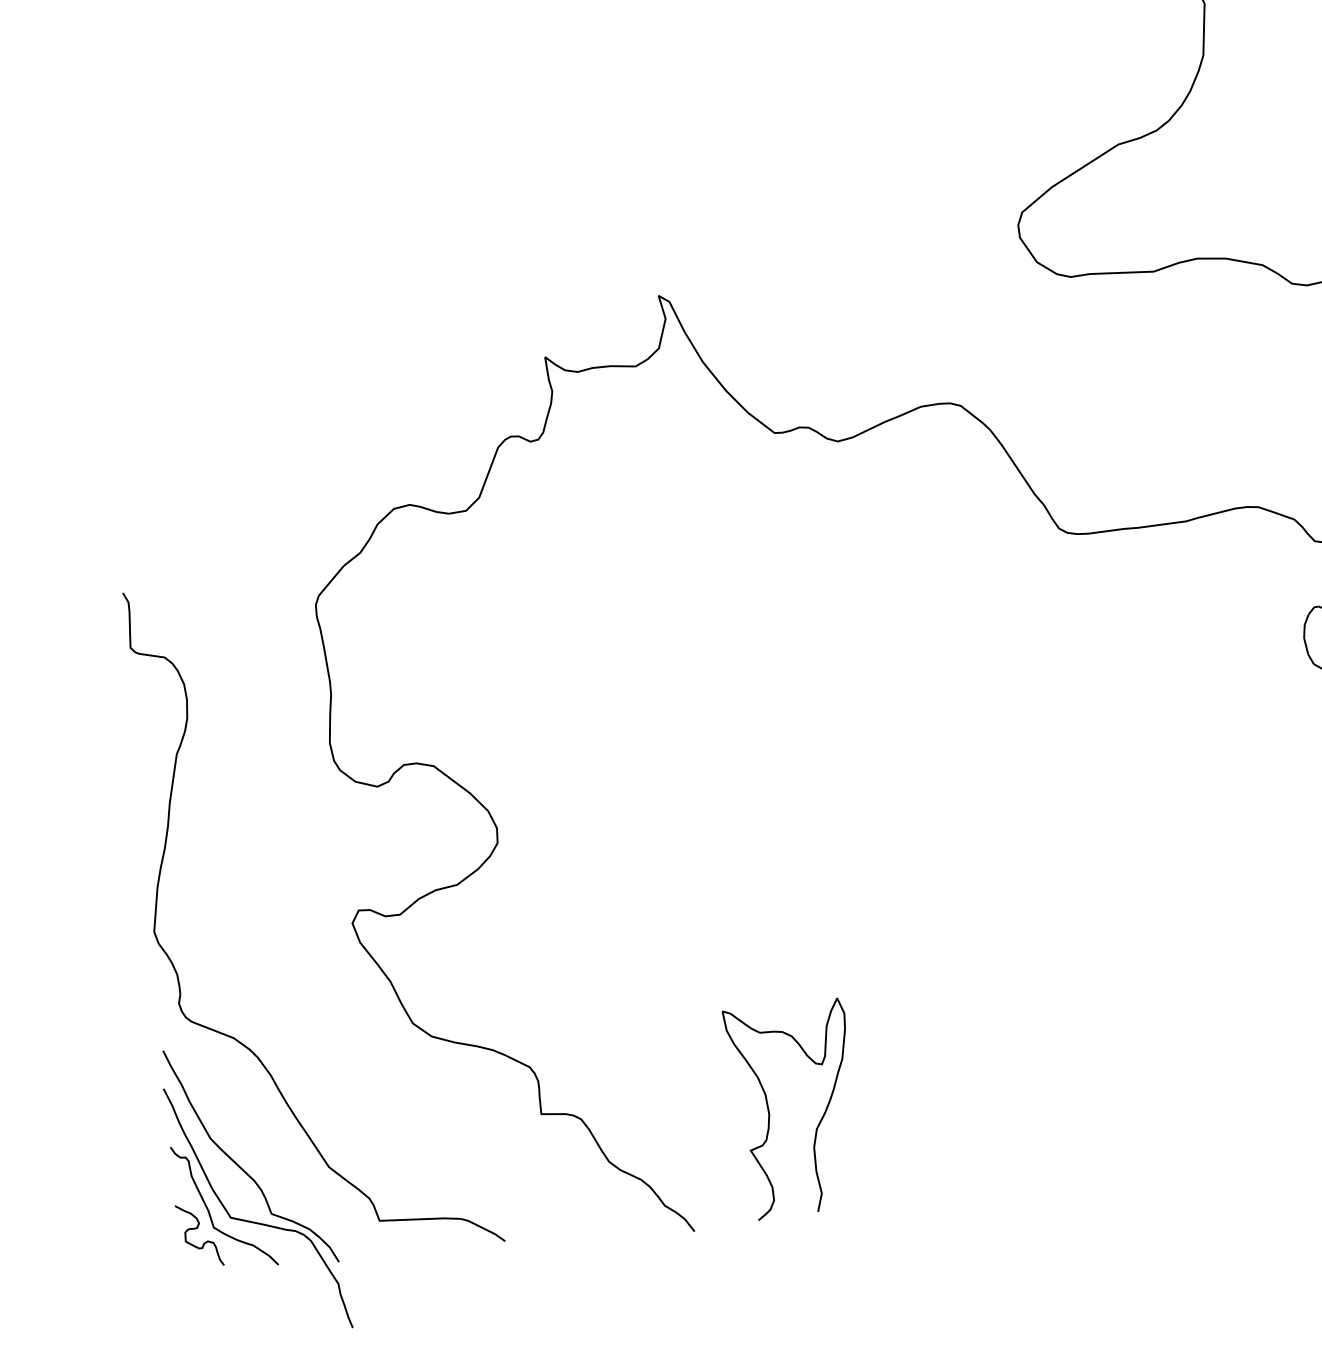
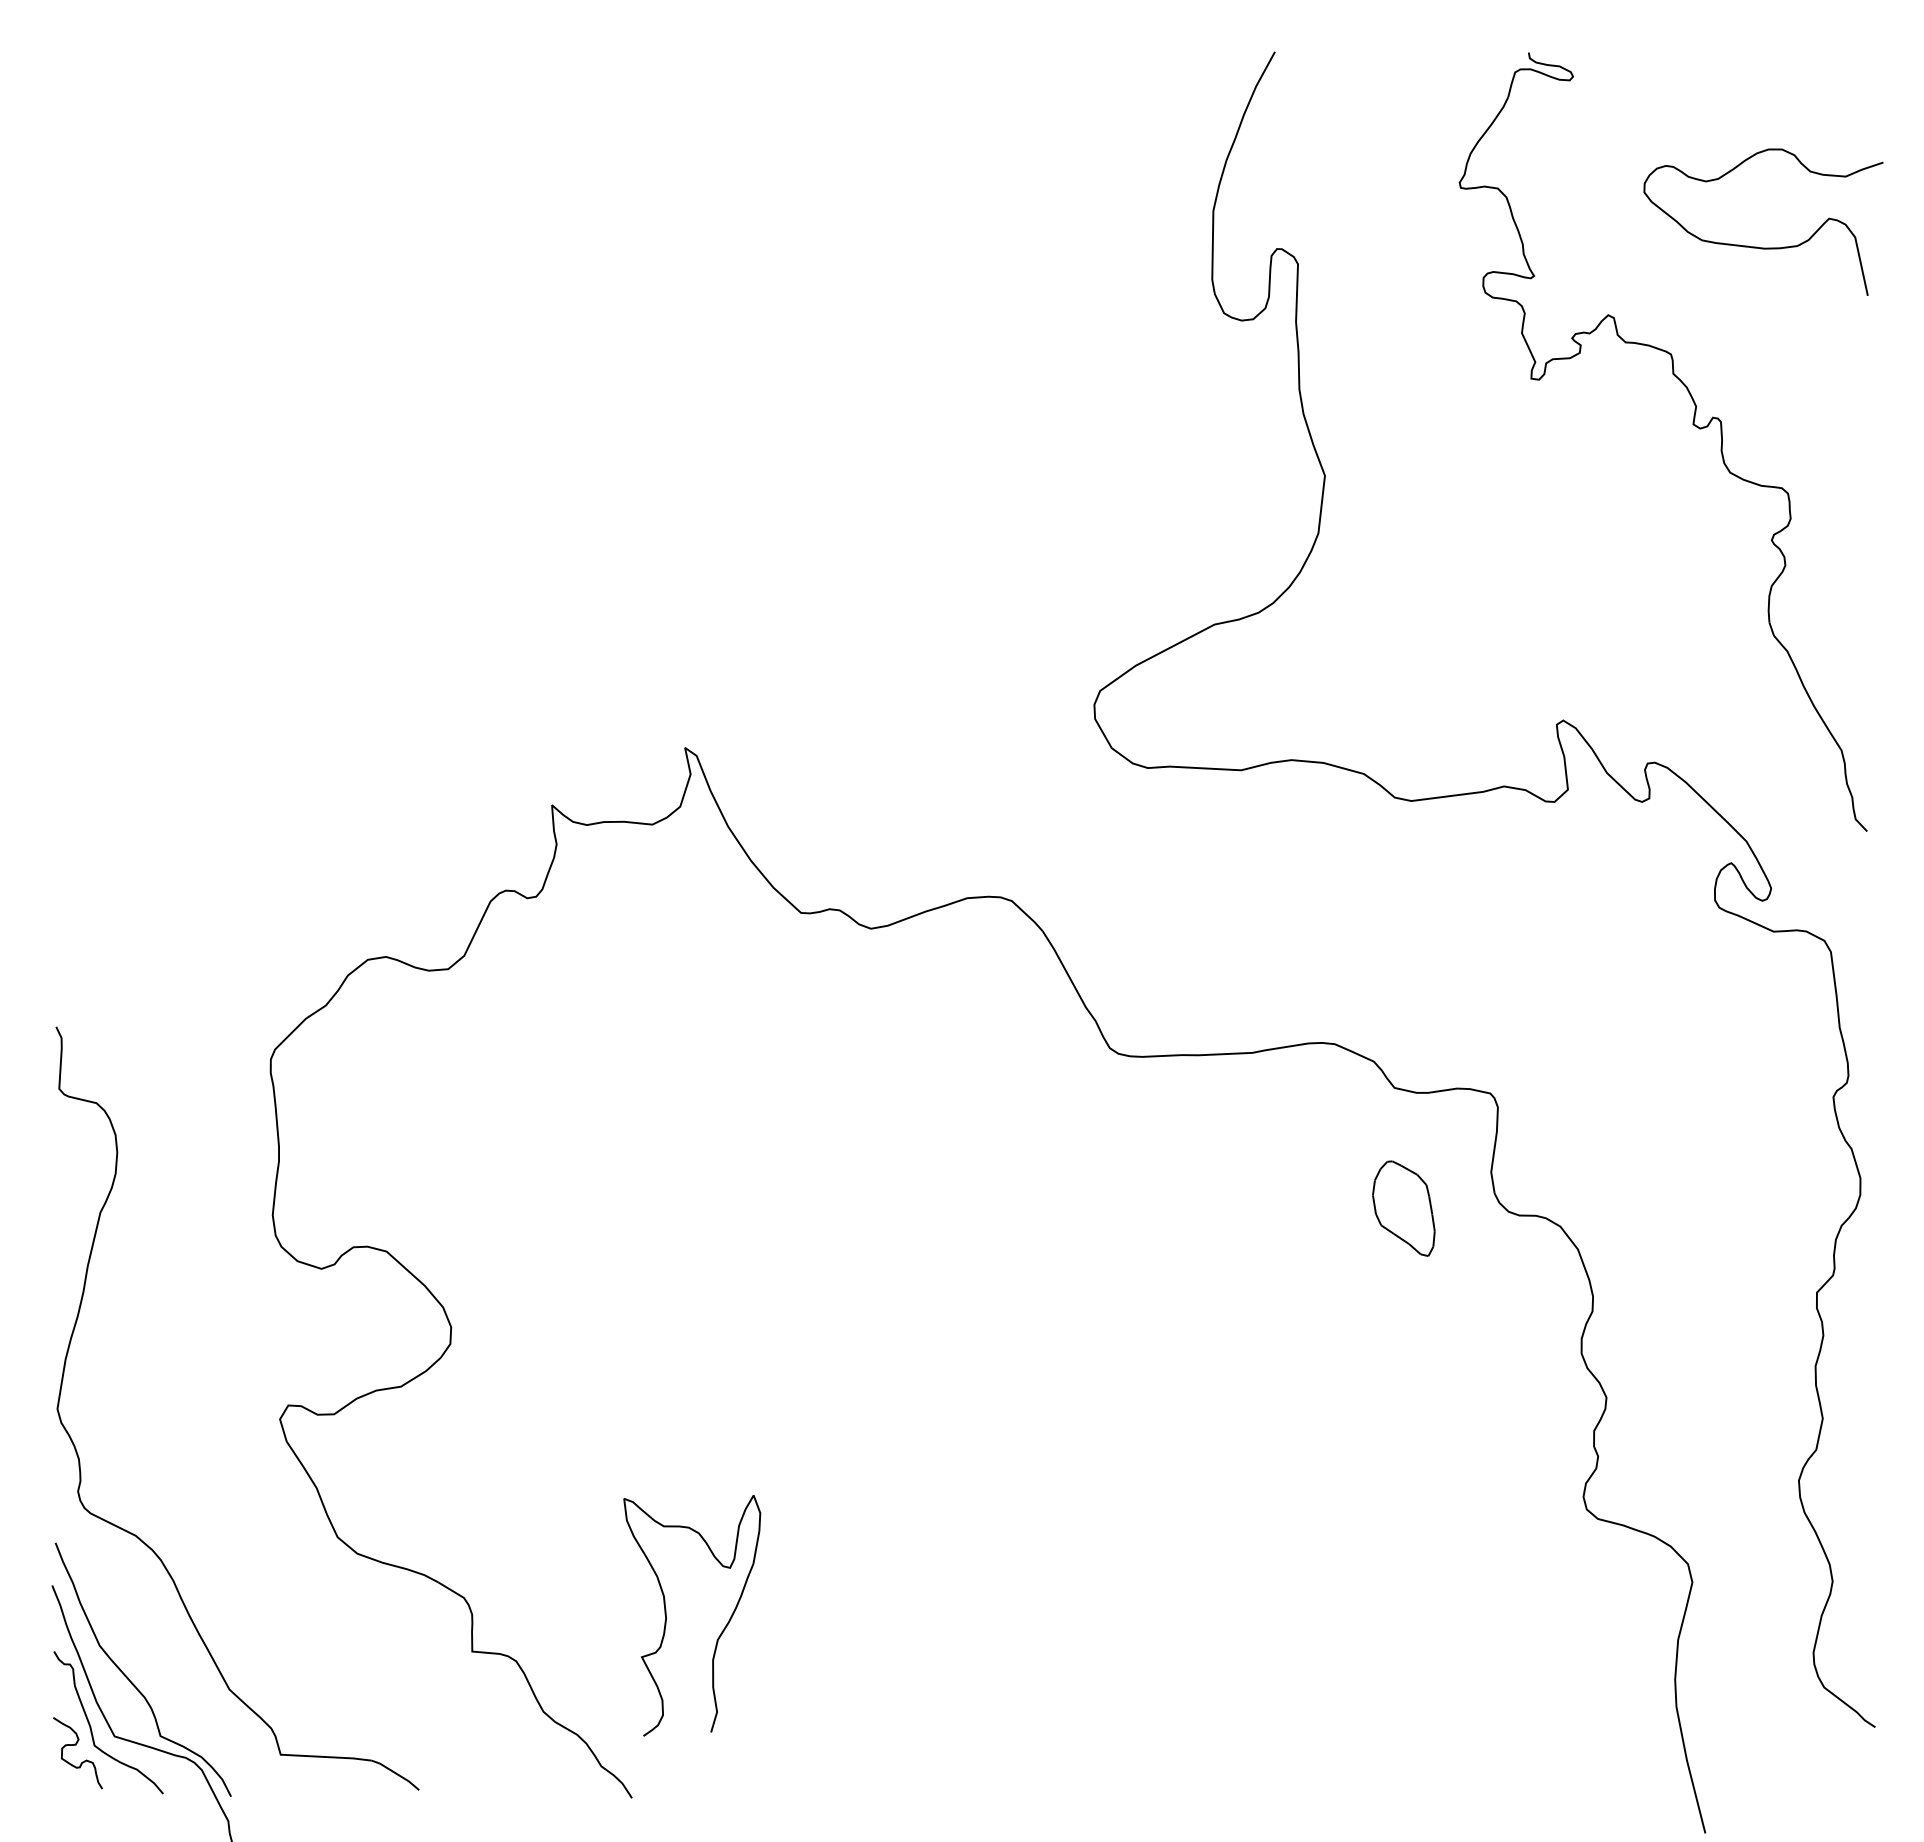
curve: (769, 1111) -> (666, 1615), moved

